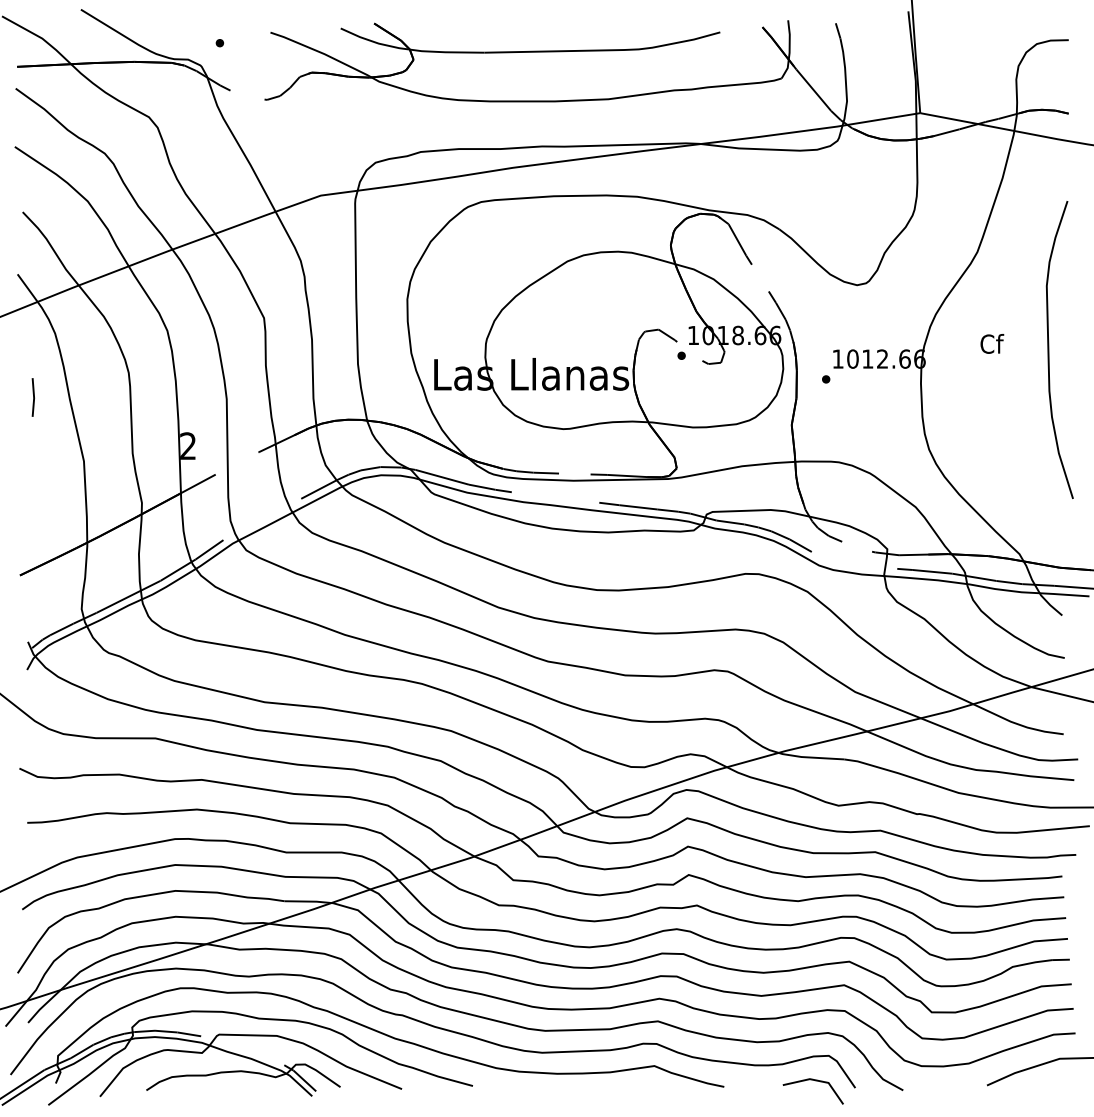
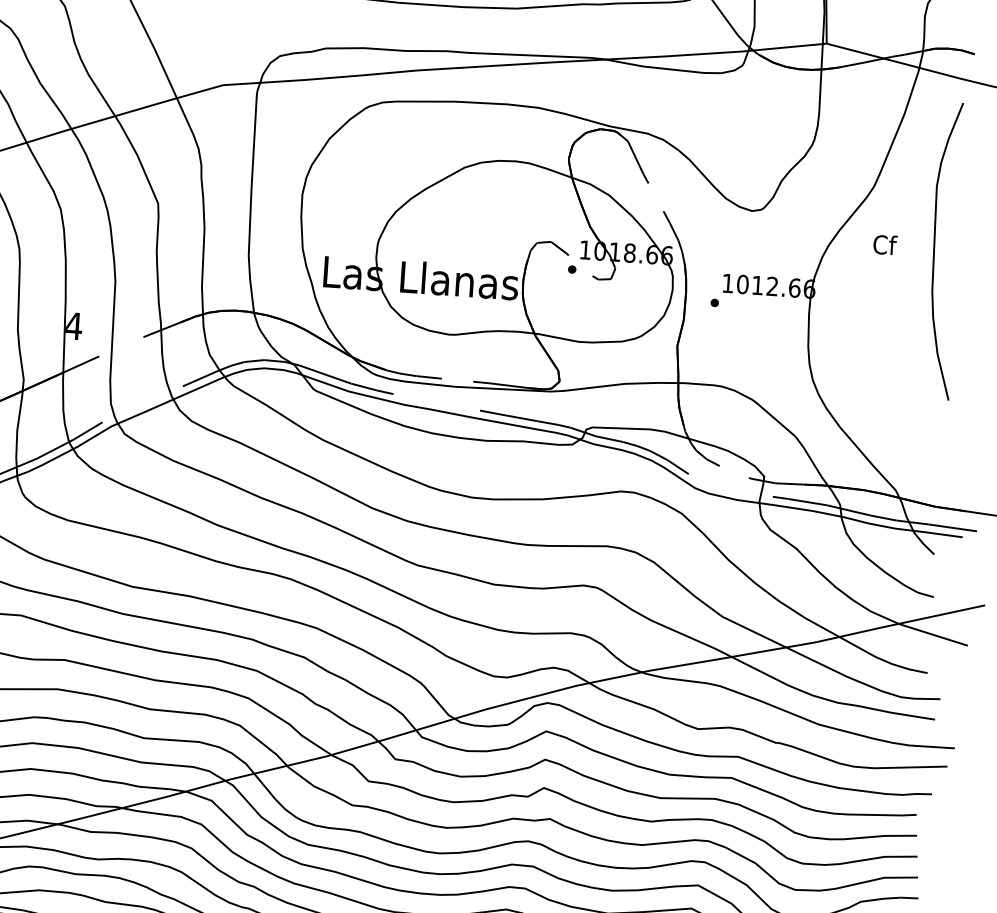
text: (992, 343) -> (885, 244), moved
curve: (1049, 349) -> (935, 249), moved
text: (188, 445) -> (74, 325), 2 -> 4

